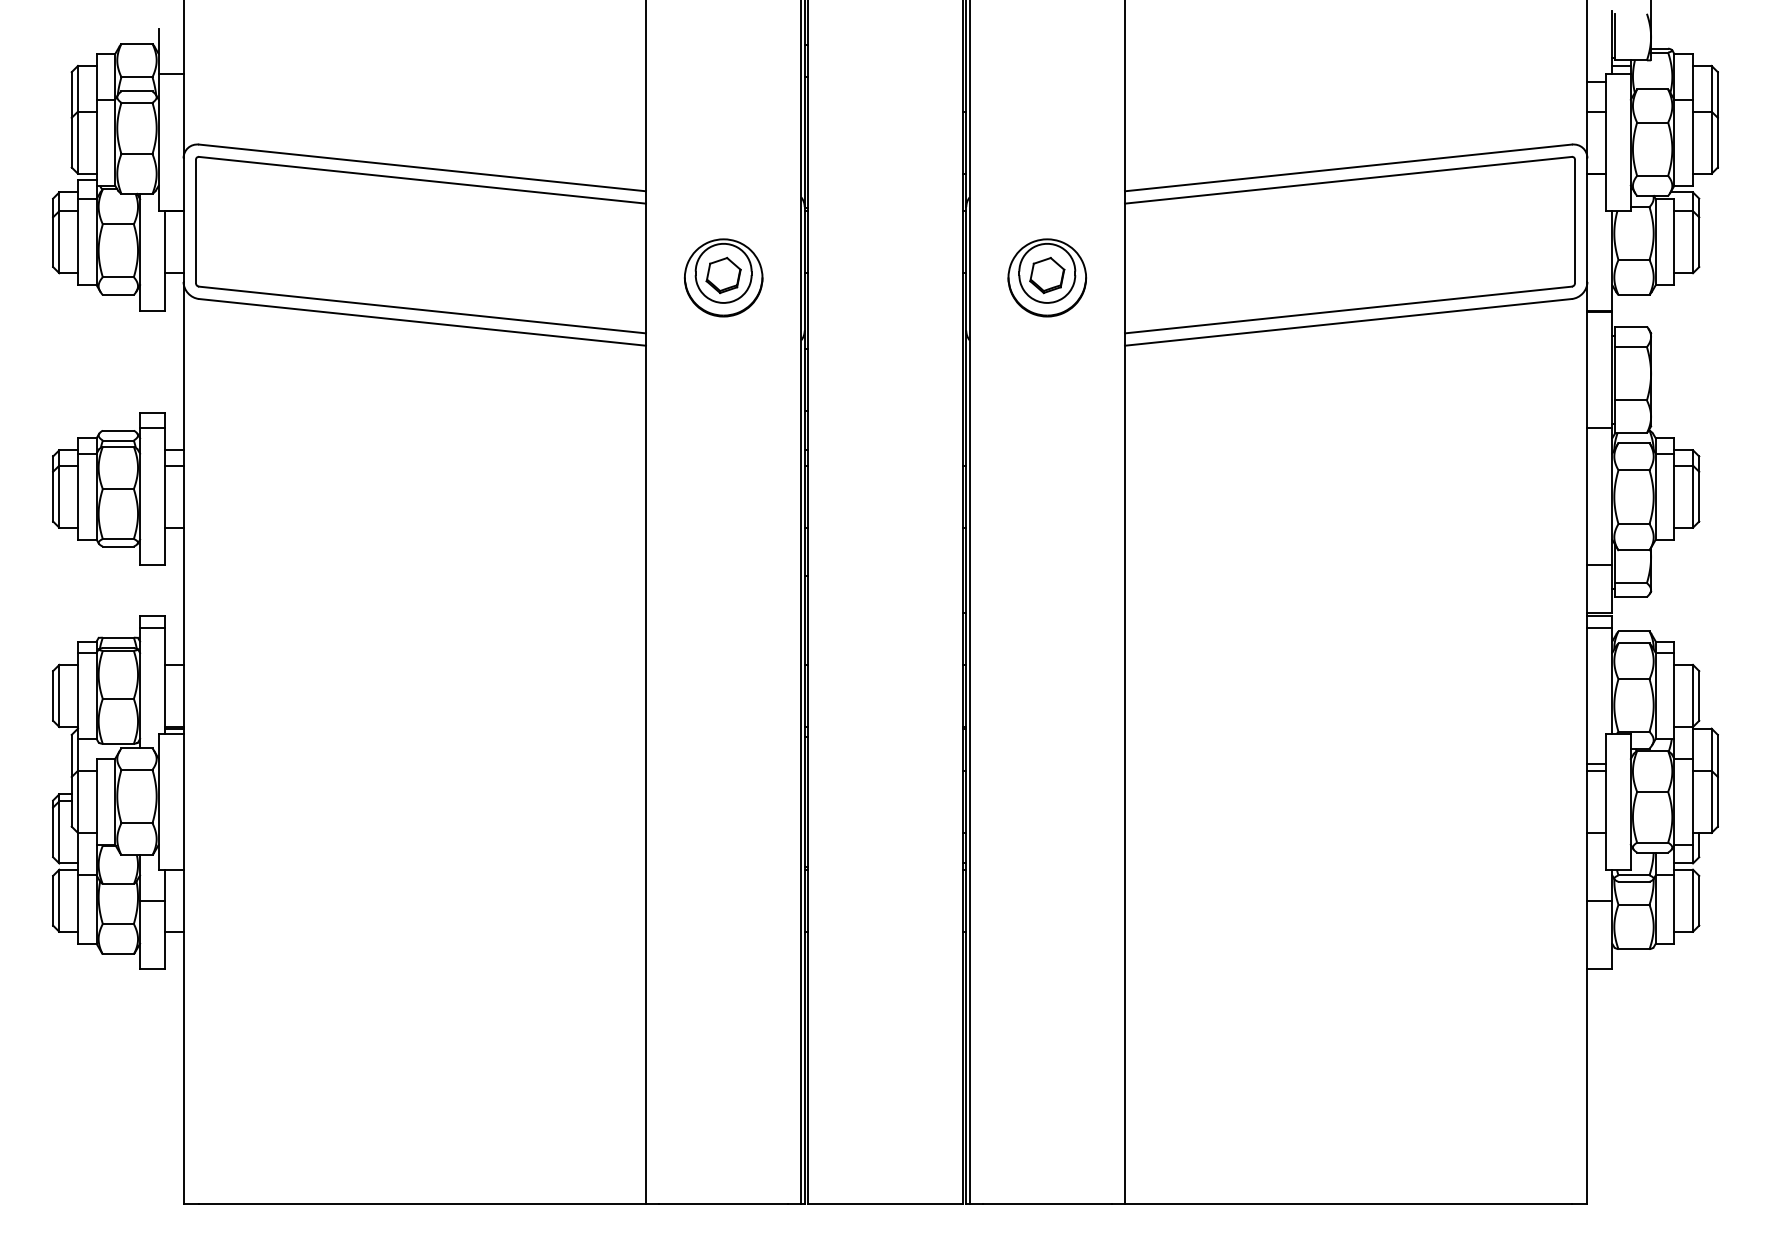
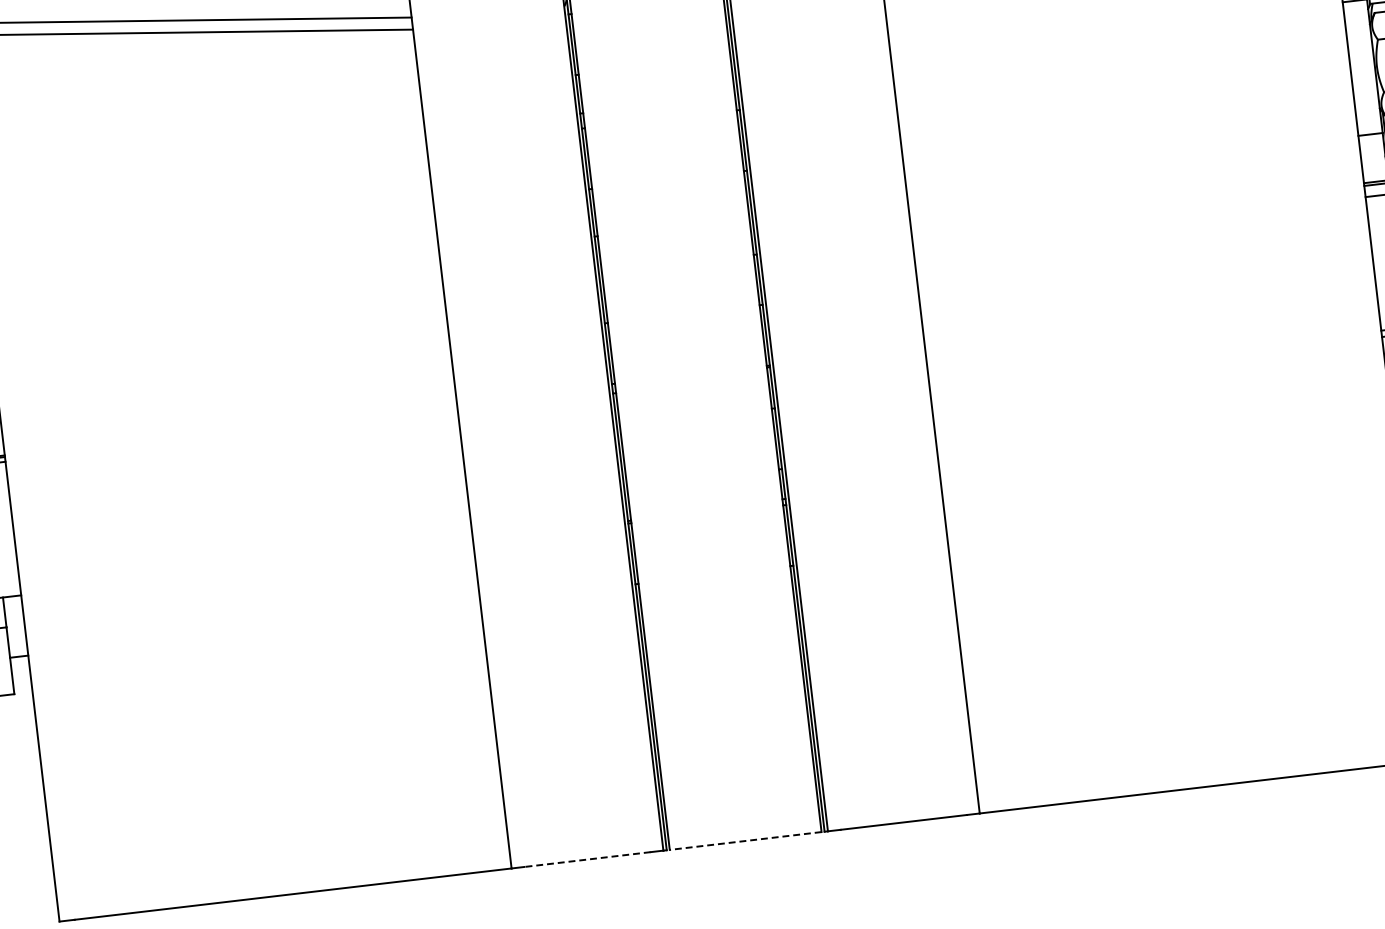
line: (723, 1203) -> (587, 859), solid -> dashed
line: (885, 1203) -> (745, 840), solid -> dashed

